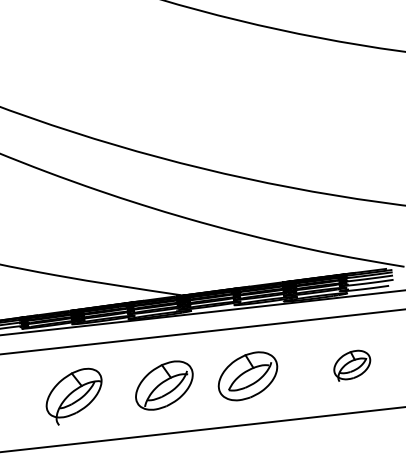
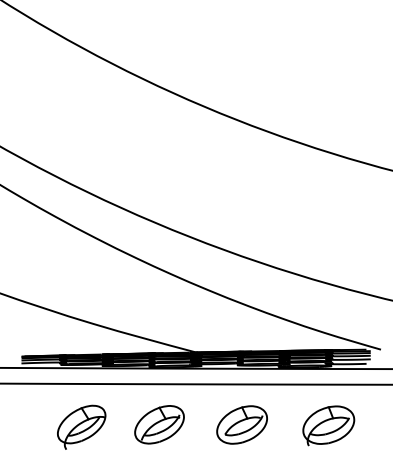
part: (351, 365) -> (328, 425), size x1.67
part: (164, 385) -> (159, 424), moved
part: (74, 395) -> (81, 426), moved

